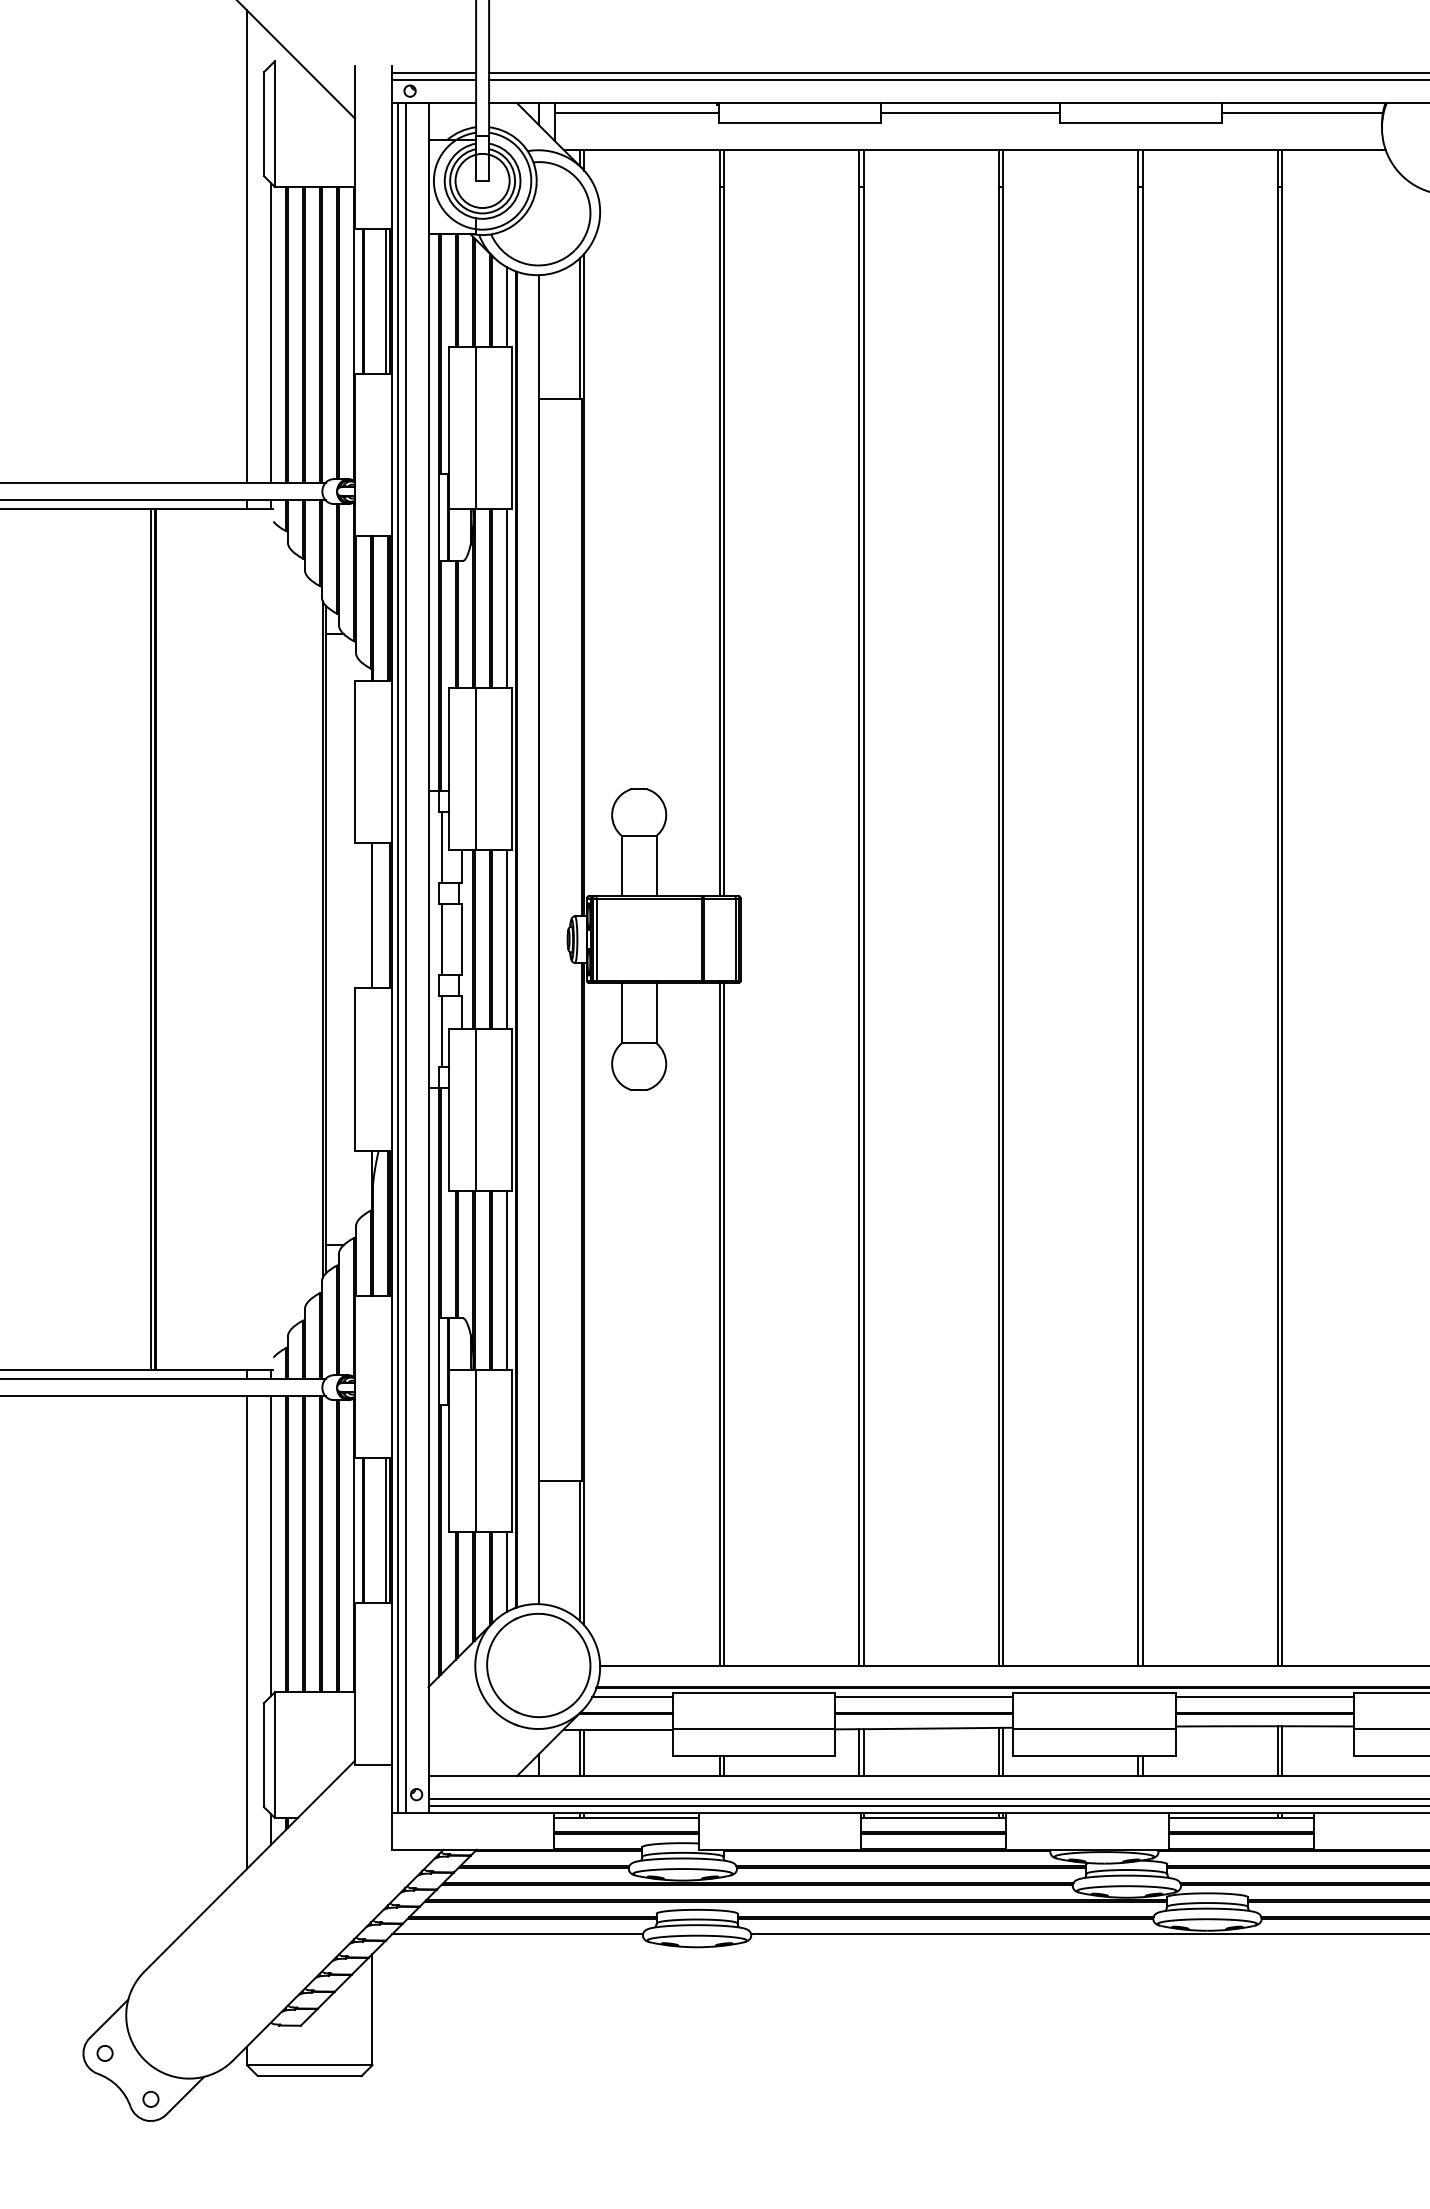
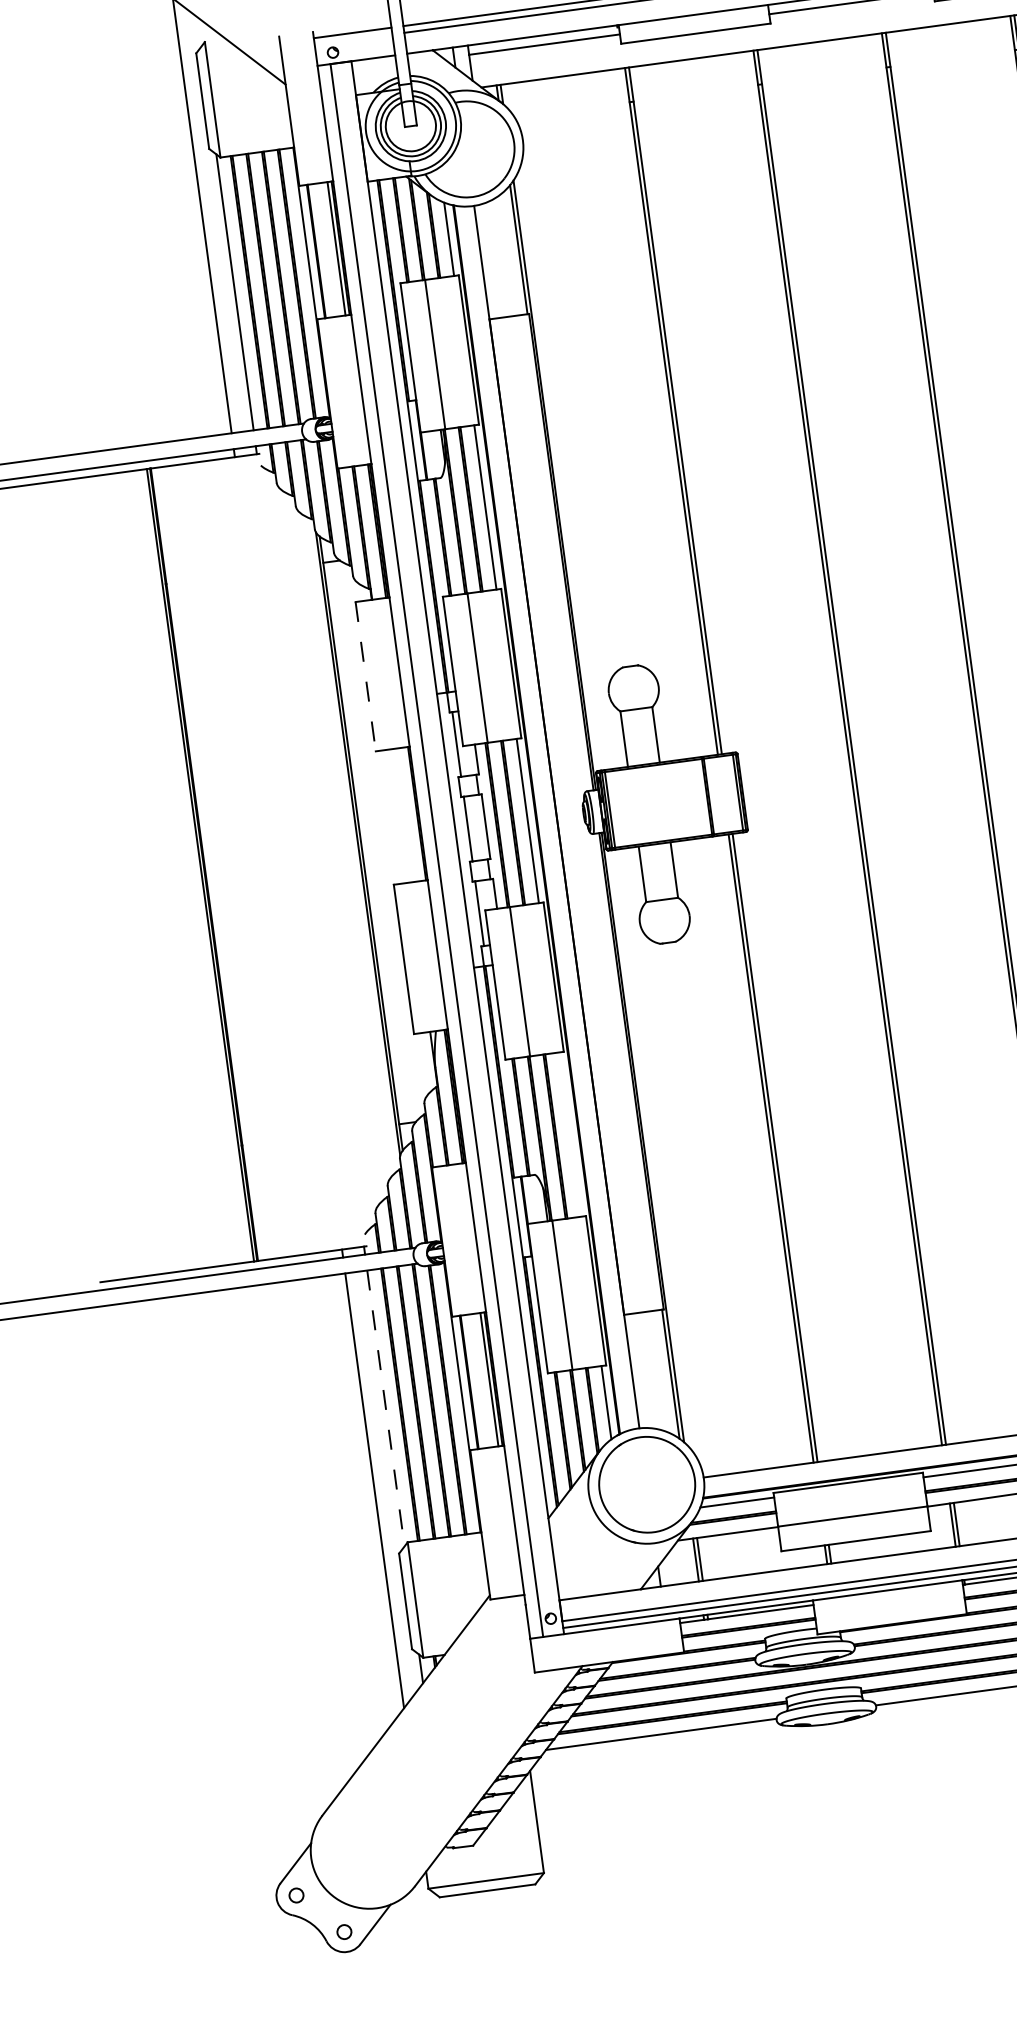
line: (433, 80) -> (353, 39), removed
line: (354, 762) -> (365, 677), solid -> dashed
line: (372, 915) -> (400, 815), removed
line: (398, 958) -> (430, 851), removed
line: (507, 1280) -> (570, 1134), removed
line: (270, 1546) -> (385, 1408), solid -> dashed

